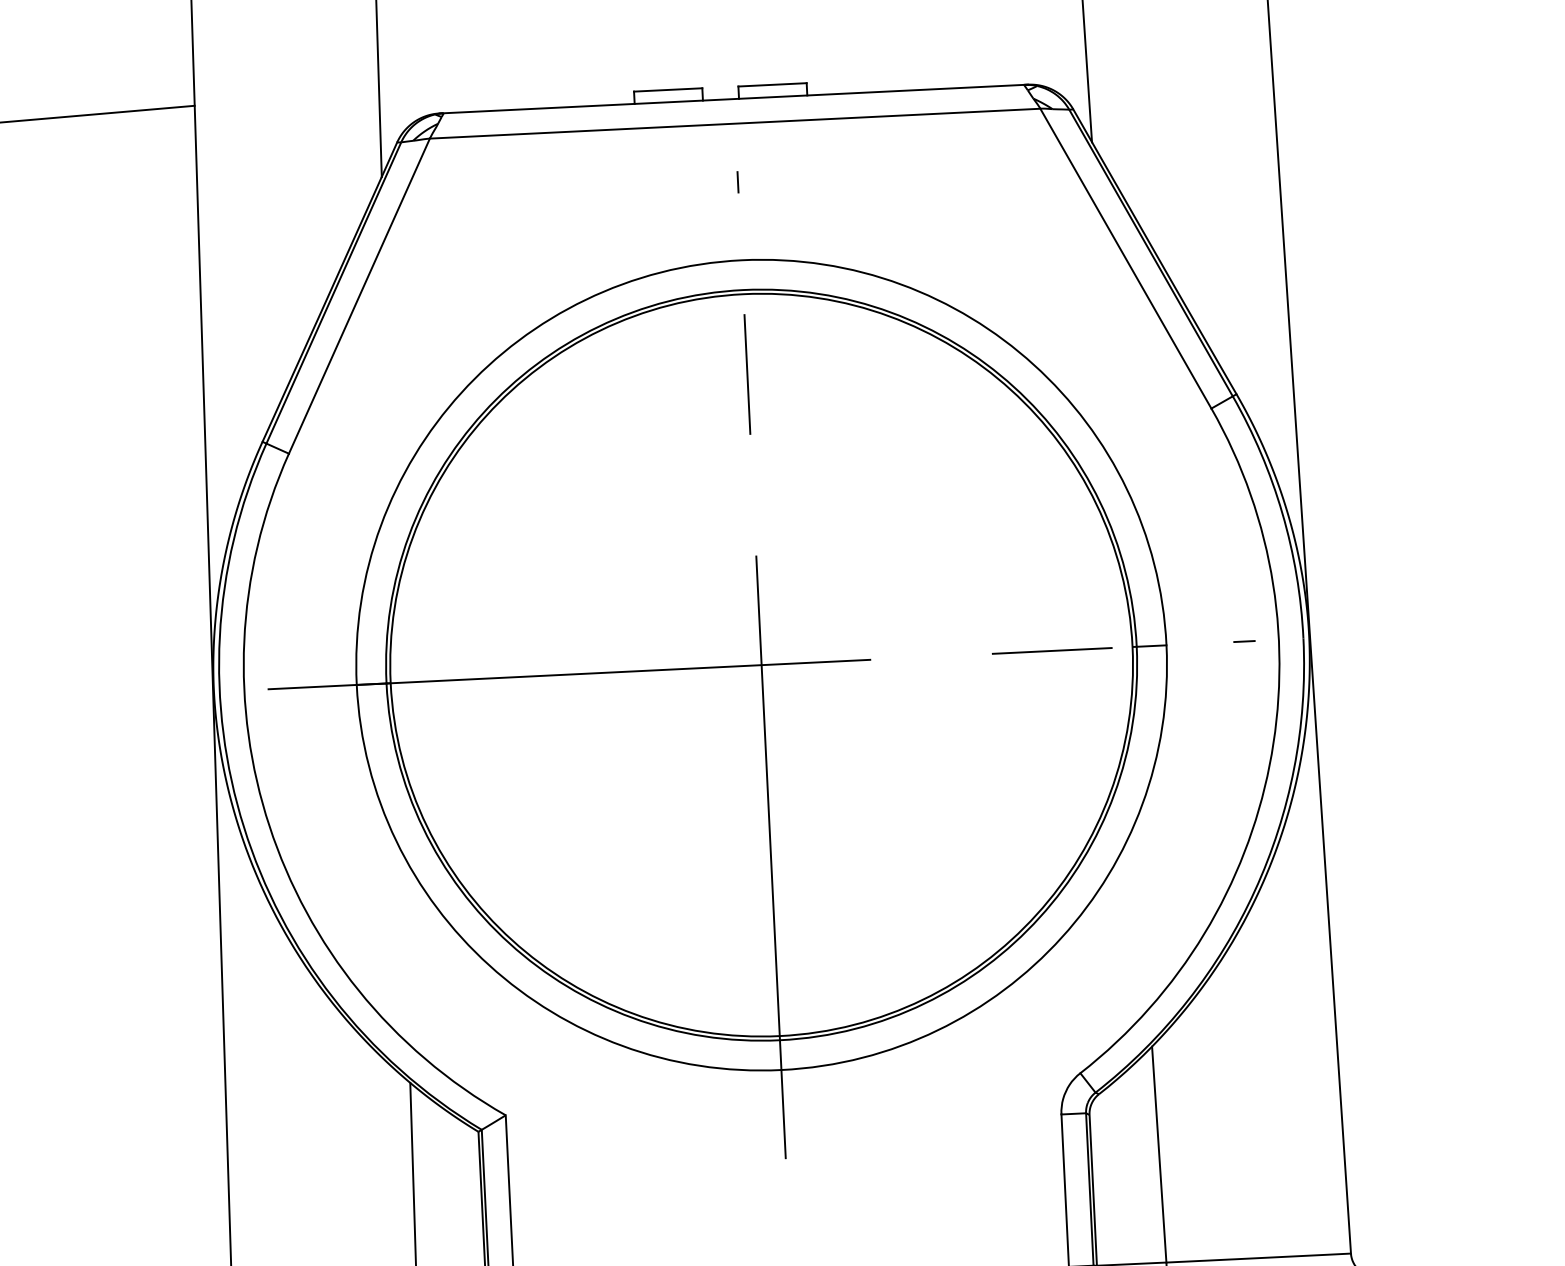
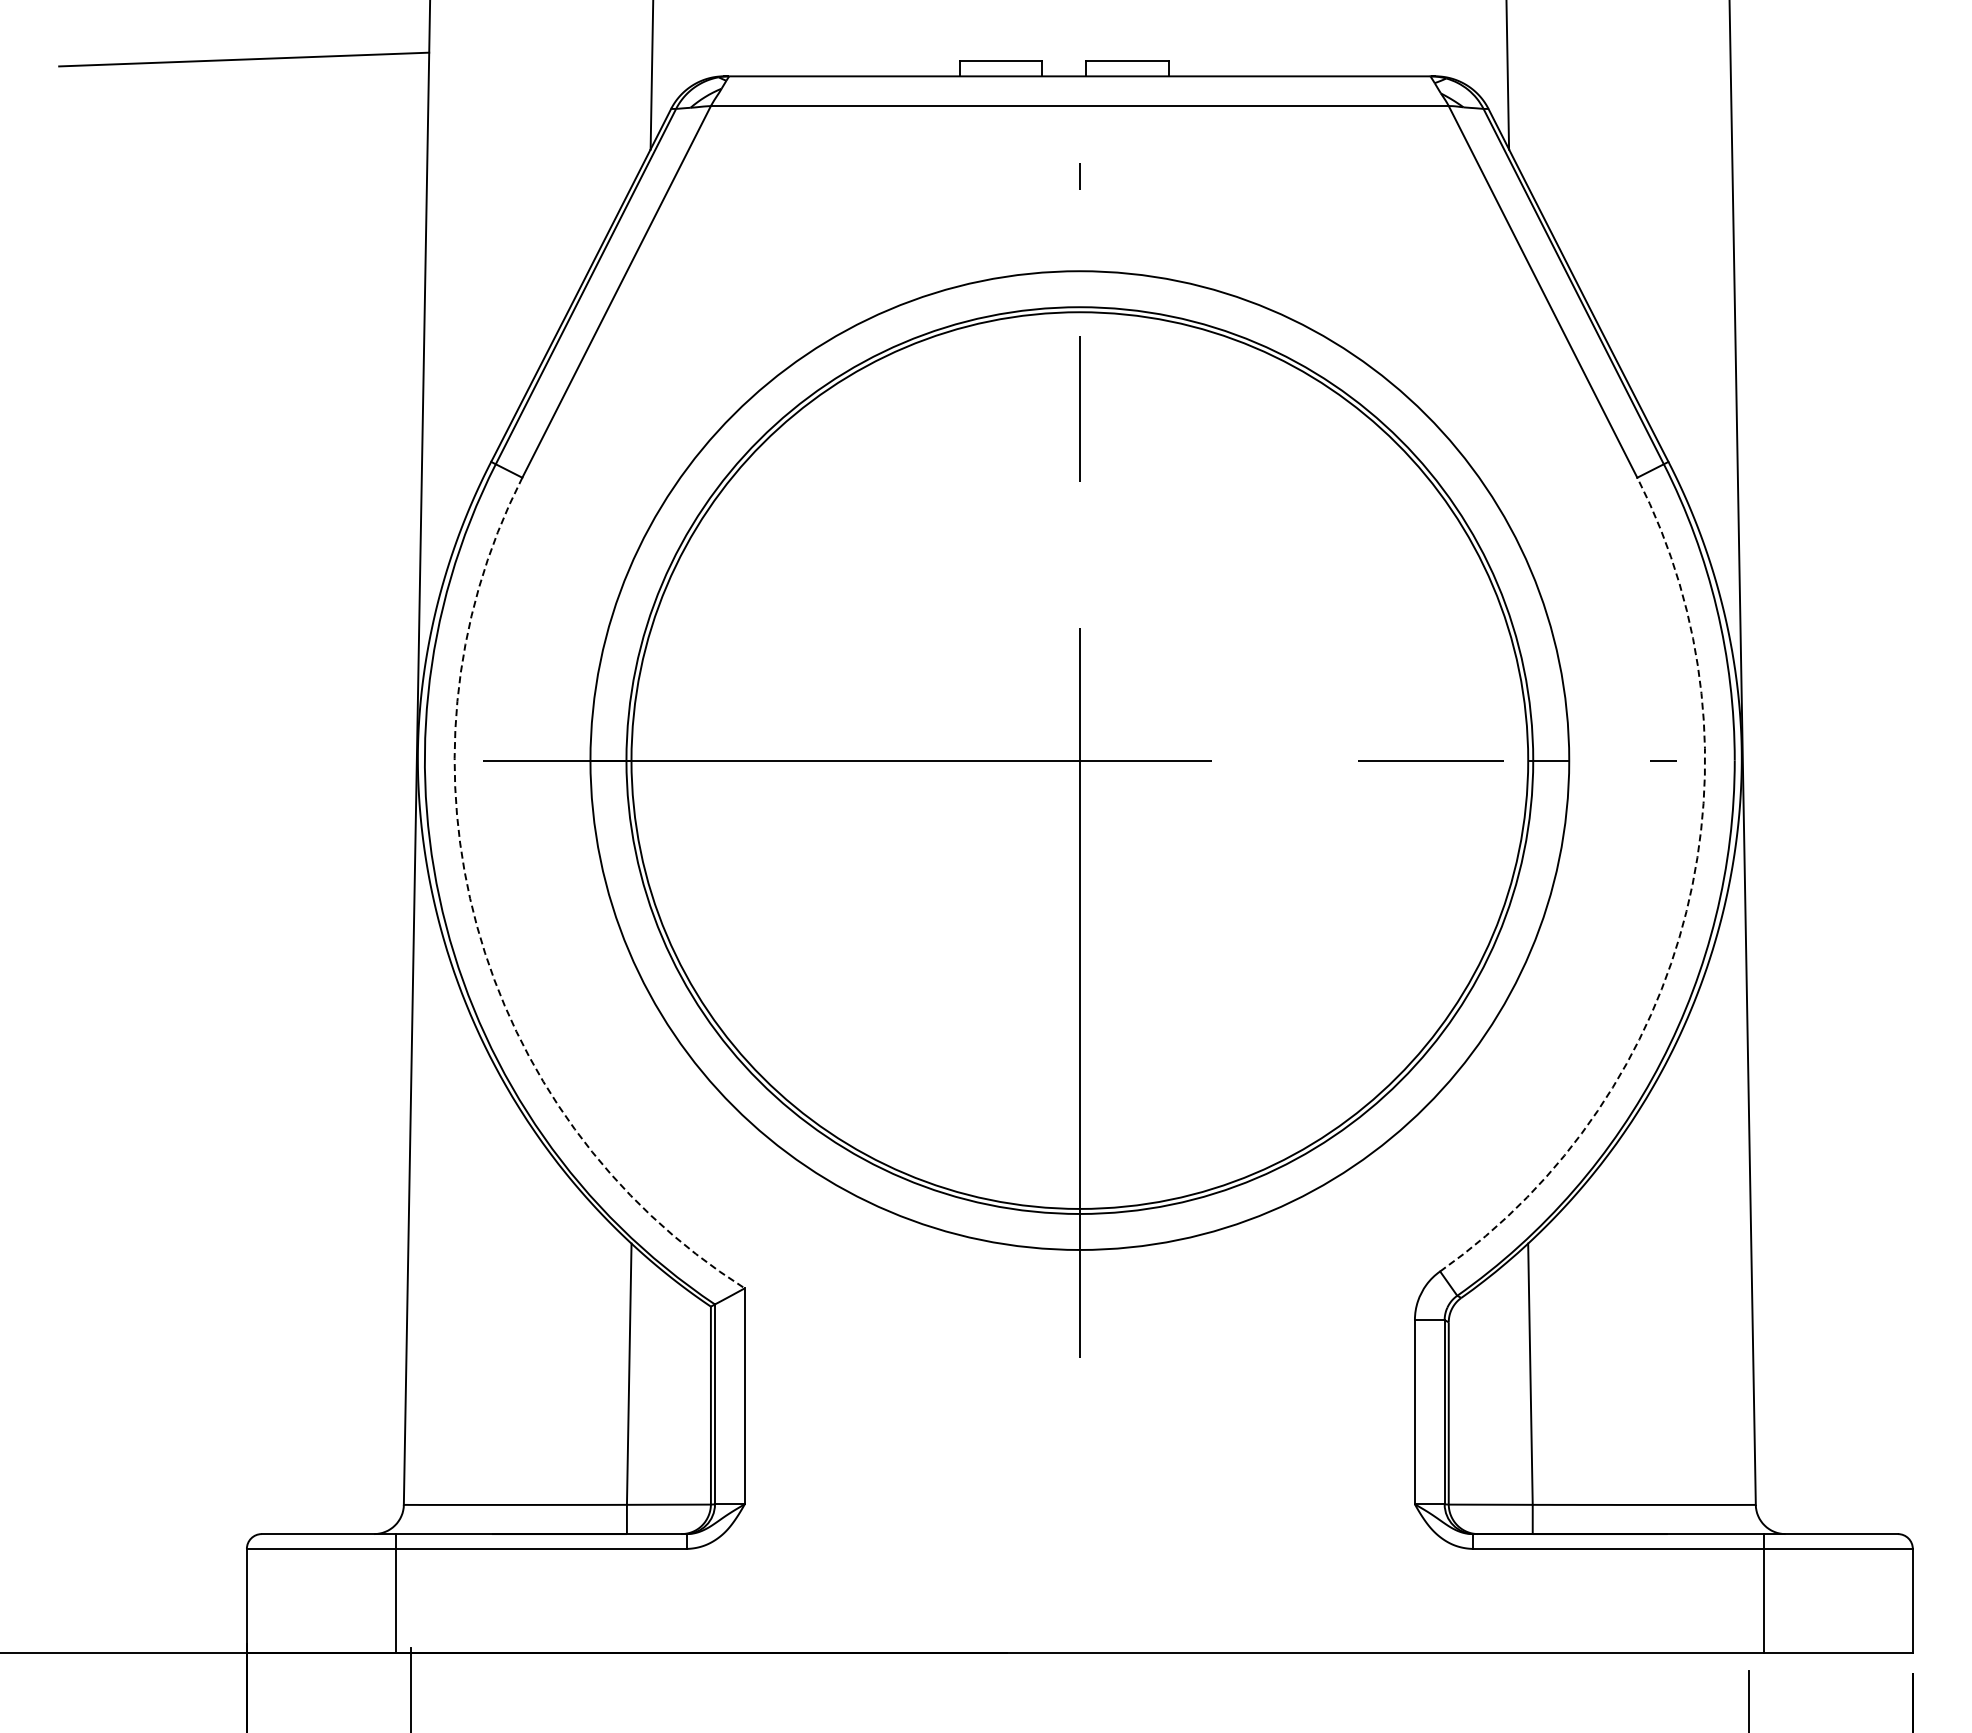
arc: (1269, 765) -> (1686, 911), solid -> dashed
arc: (269, 826) -> (476, 926), solid -> dashed

